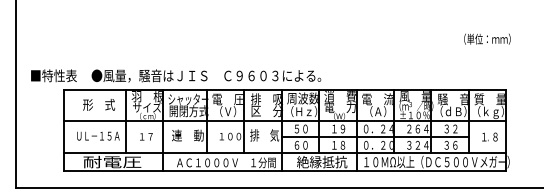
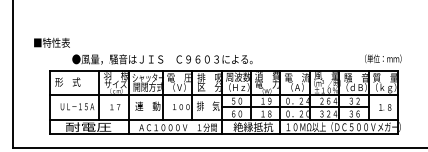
text: (487, 38) -> (383, 58), moved
text: (53, 75) -> (51, 42), moved
text: (99, 104) -> (68, 81), moved

